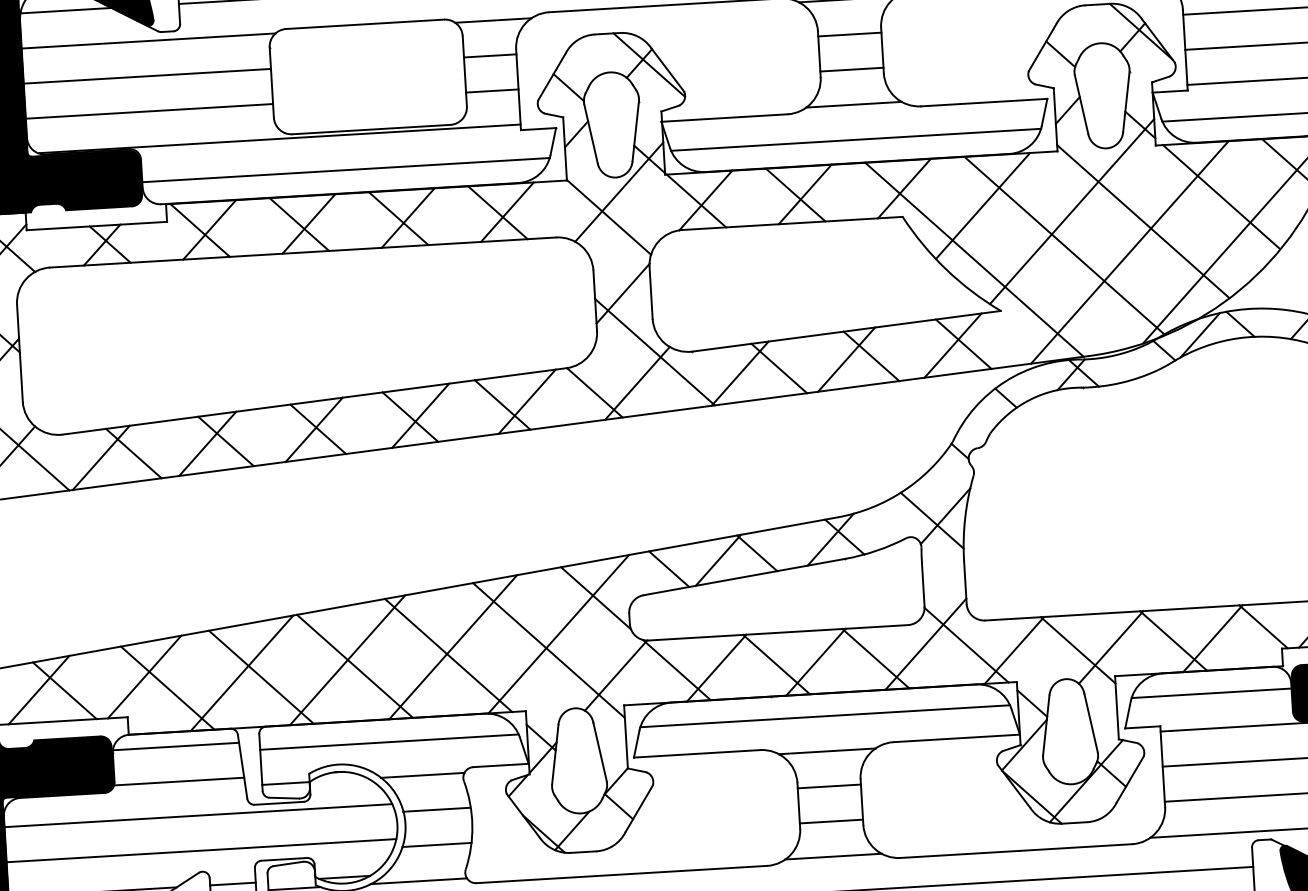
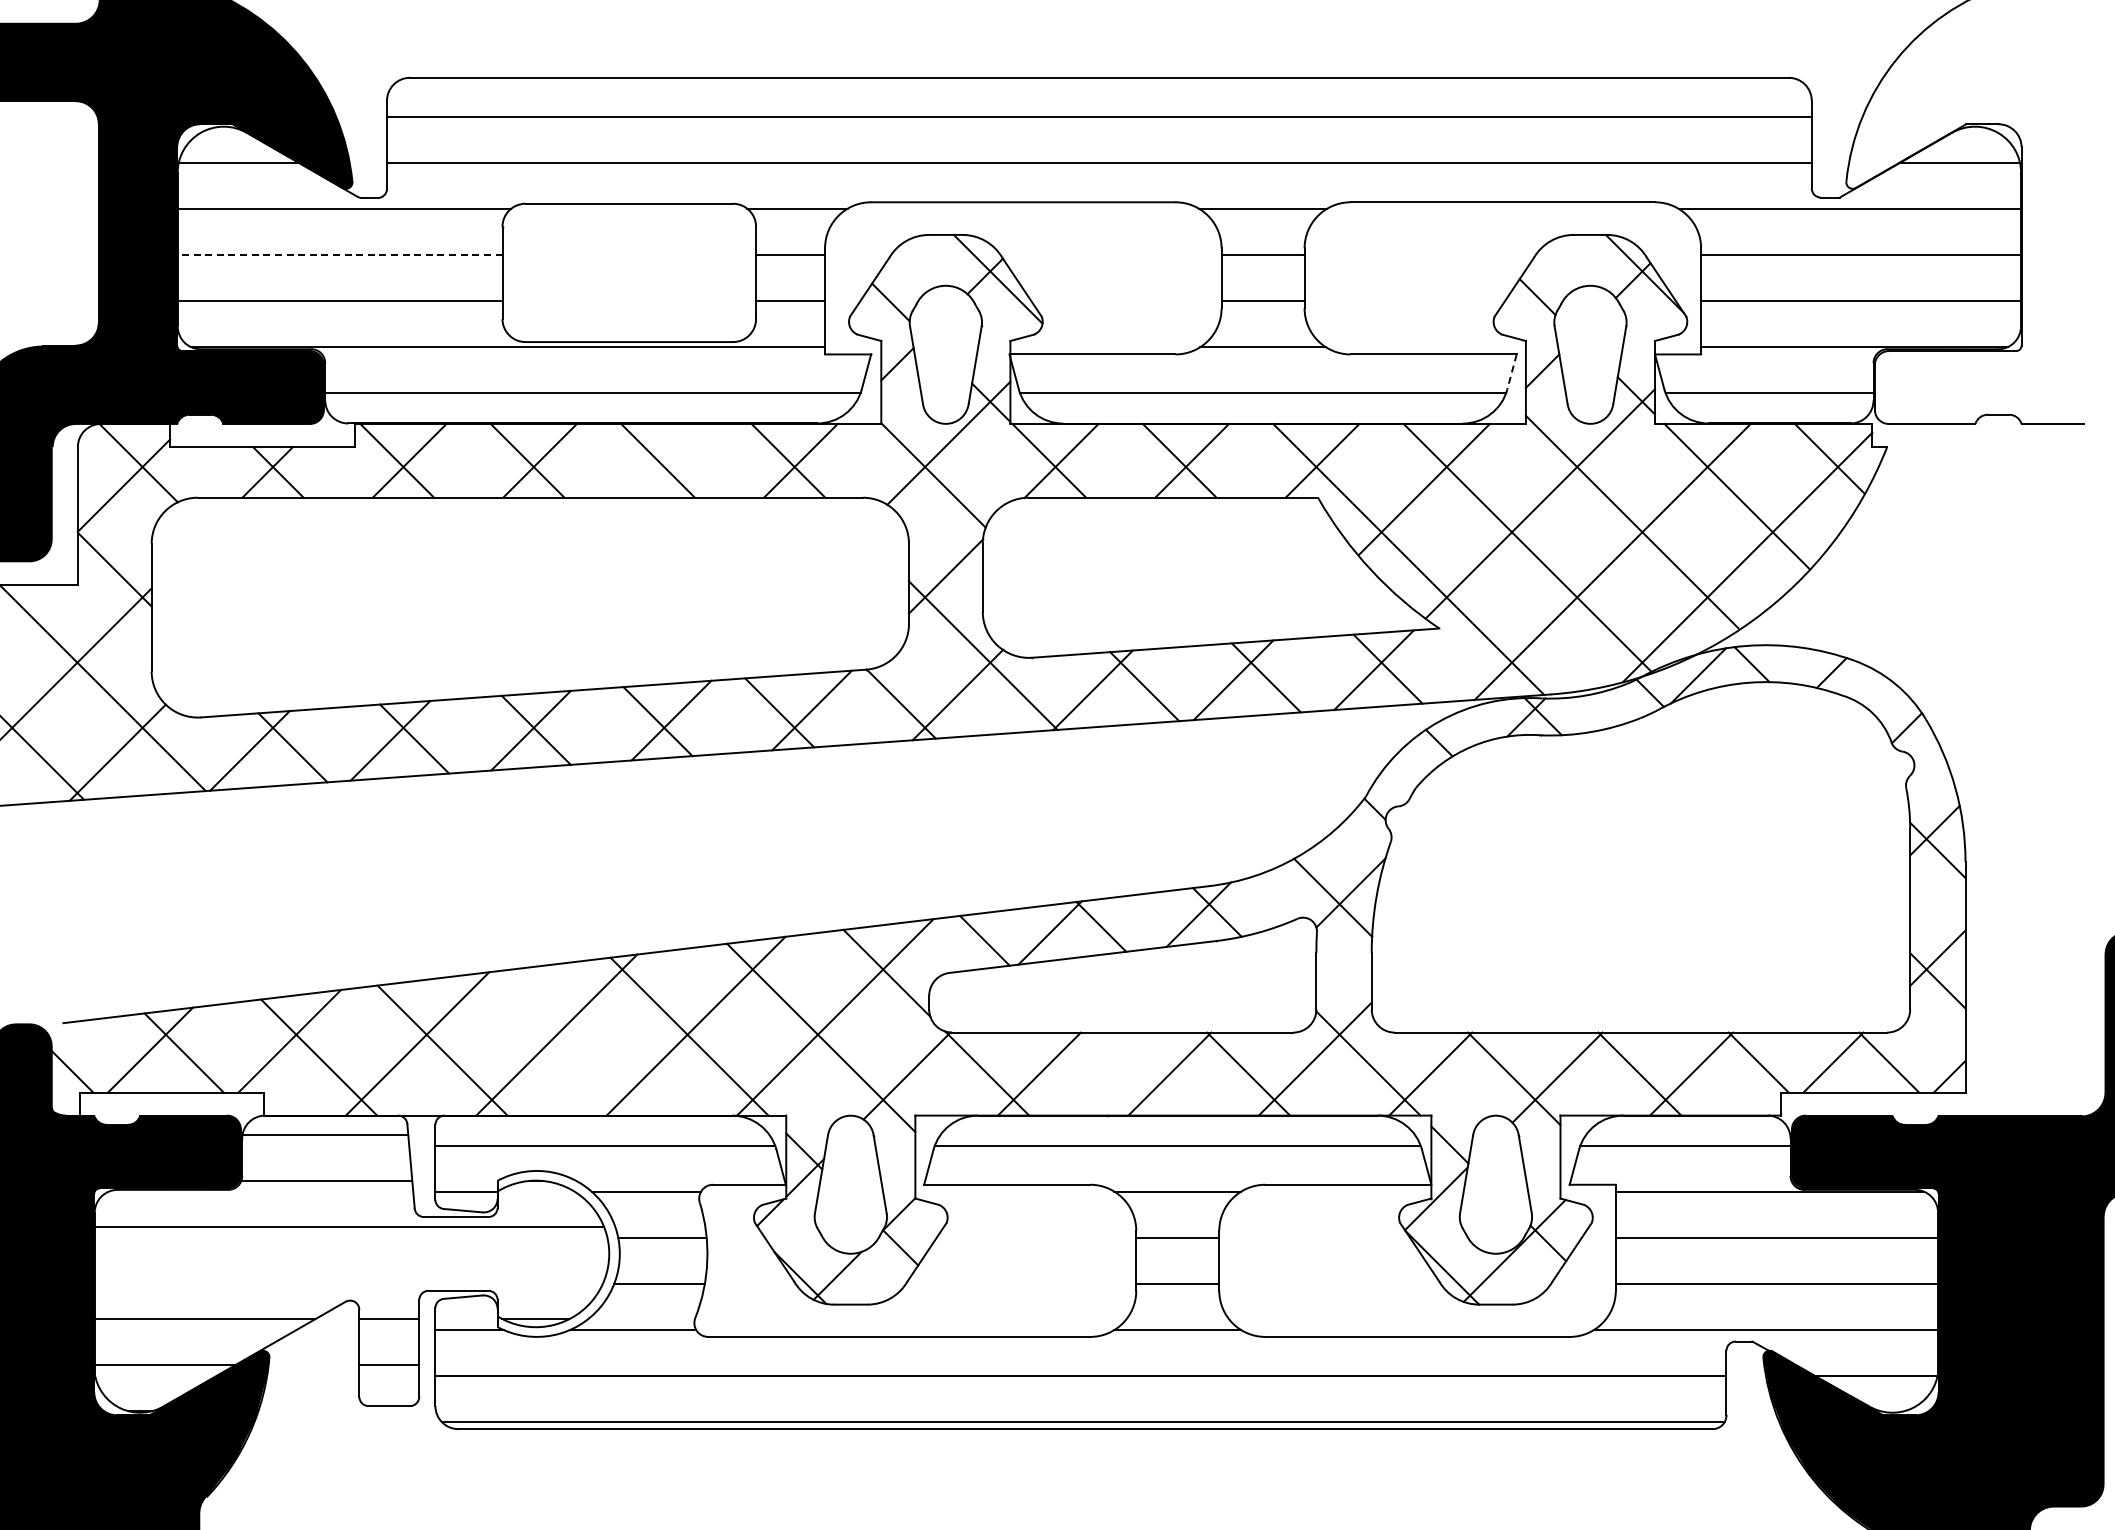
line: (146, 76) -> (339, 254), solid -> dashed
line: (1044, 112) -> (1511, 372), solid -> dashed
line: (408, 217) -> (670, 460), removed
line: (776, 664) -> (1117, 1073), removed
line: (355, 666) -> (566, 1043), removed
line: (201, 851) -> (350, 1273), removed

